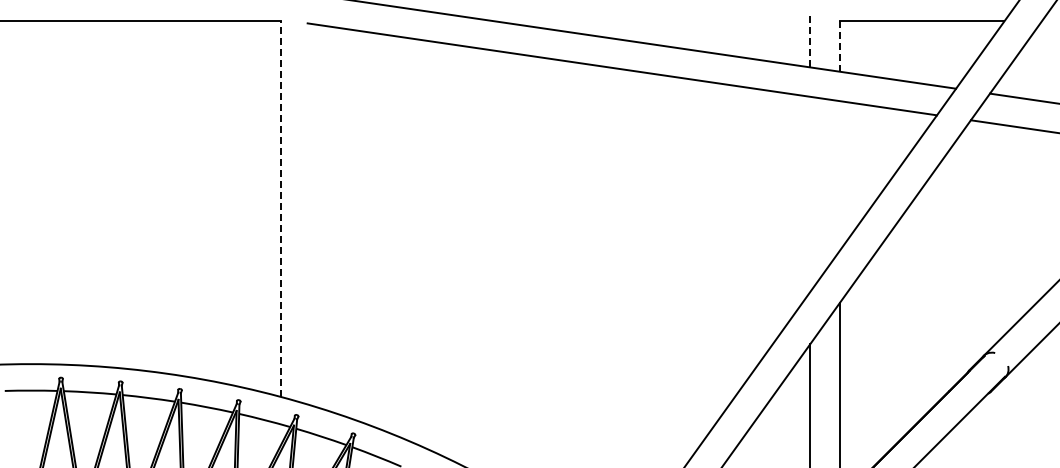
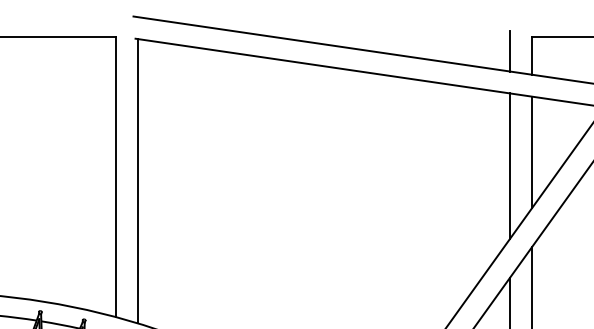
line: (810, 39) -> (510, 50), dashed -> solid
line: (839, 46) -> (531, 55), dashed -> solid
line: (839, 176) -> (531, 152), added
line: (810, 193) -> (510, 165), added
line: (281, 209) -> (116, 177), dashed -> solid
line: (310, 214) -> (137, 181), added

